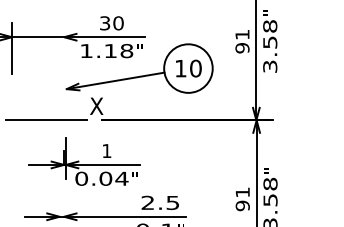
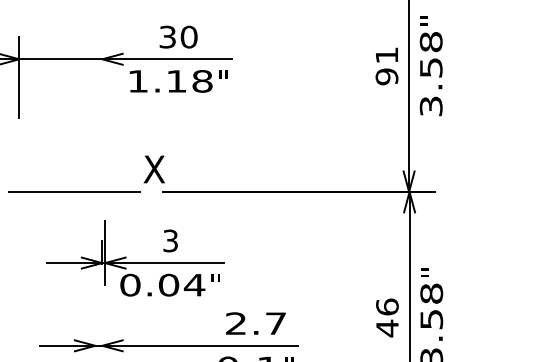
part: (140, 75) -> (224, 120), removed
text: (106, 151) -> (169, 241), 1 -> 3
text: (242, 199) -> (386, 318), 91 -> 46
text: (172, 203) -> (275, 324), 2.5 -> 2.7

